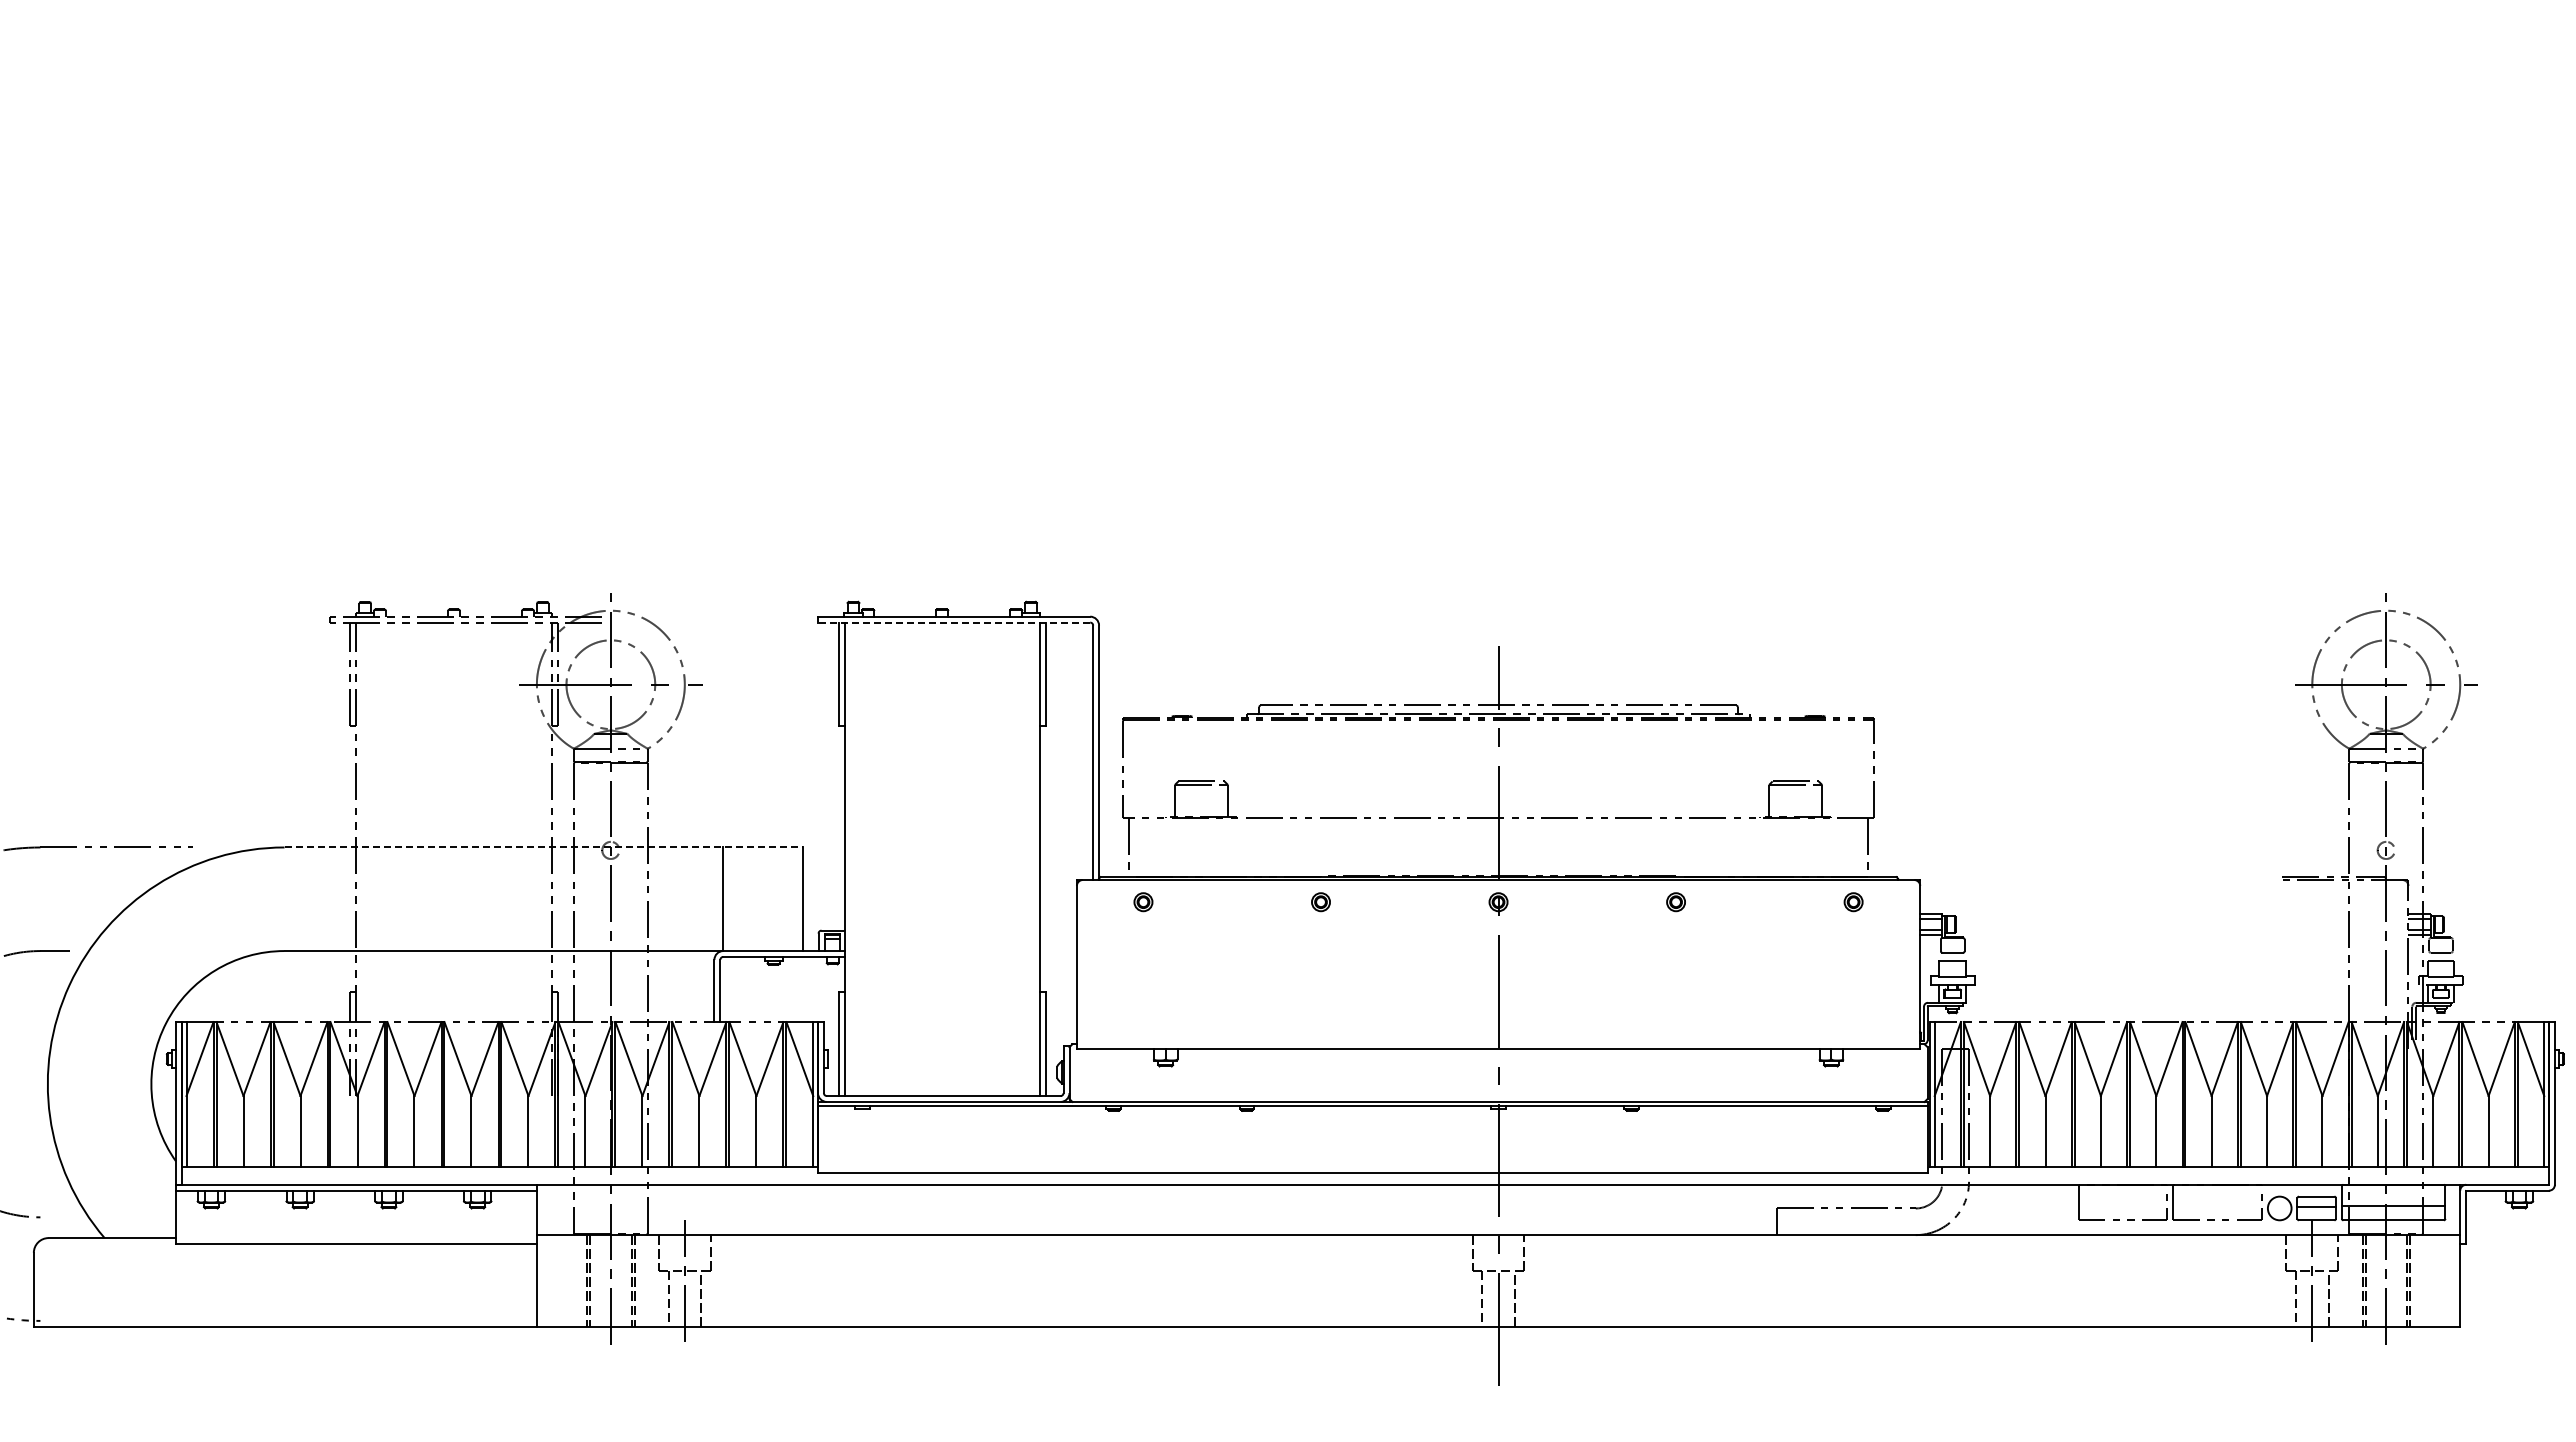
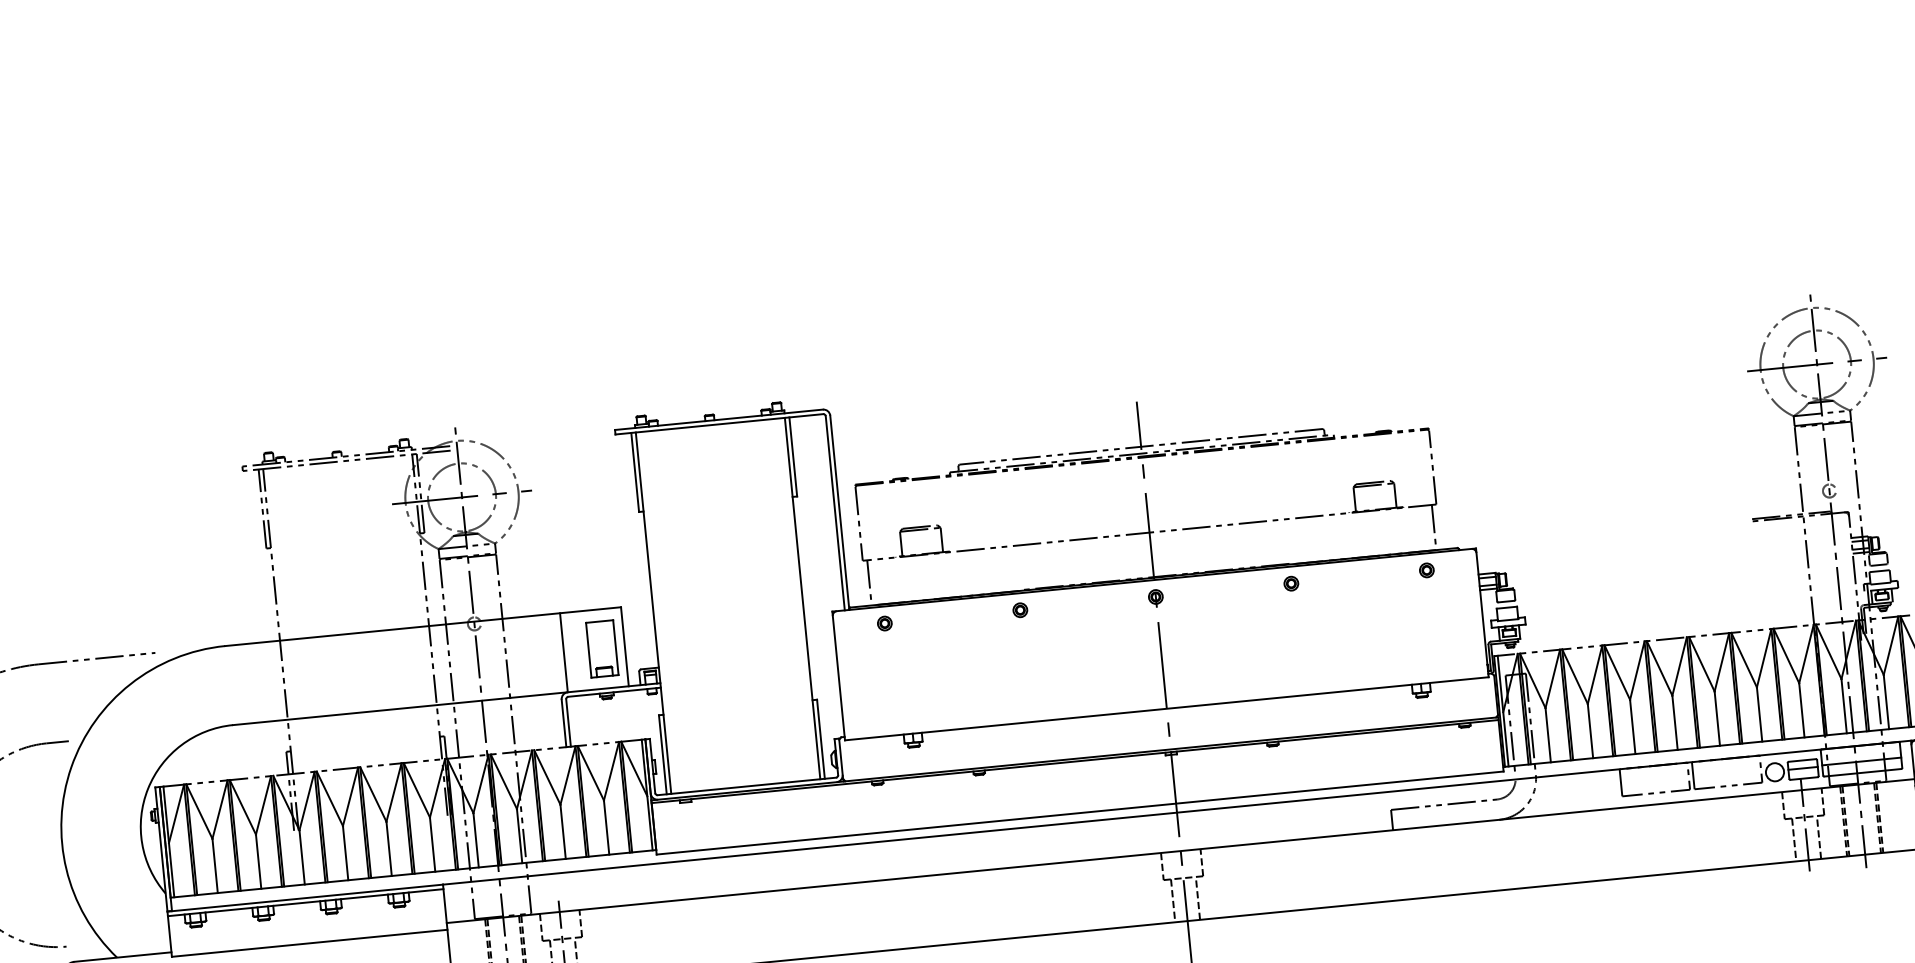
line: (953, 622) -> (718, 424), dashed -> solid
line: (544, 847) -> (423, 626), dashed -> solid
part: (773, 898) -> (602, 648), added

